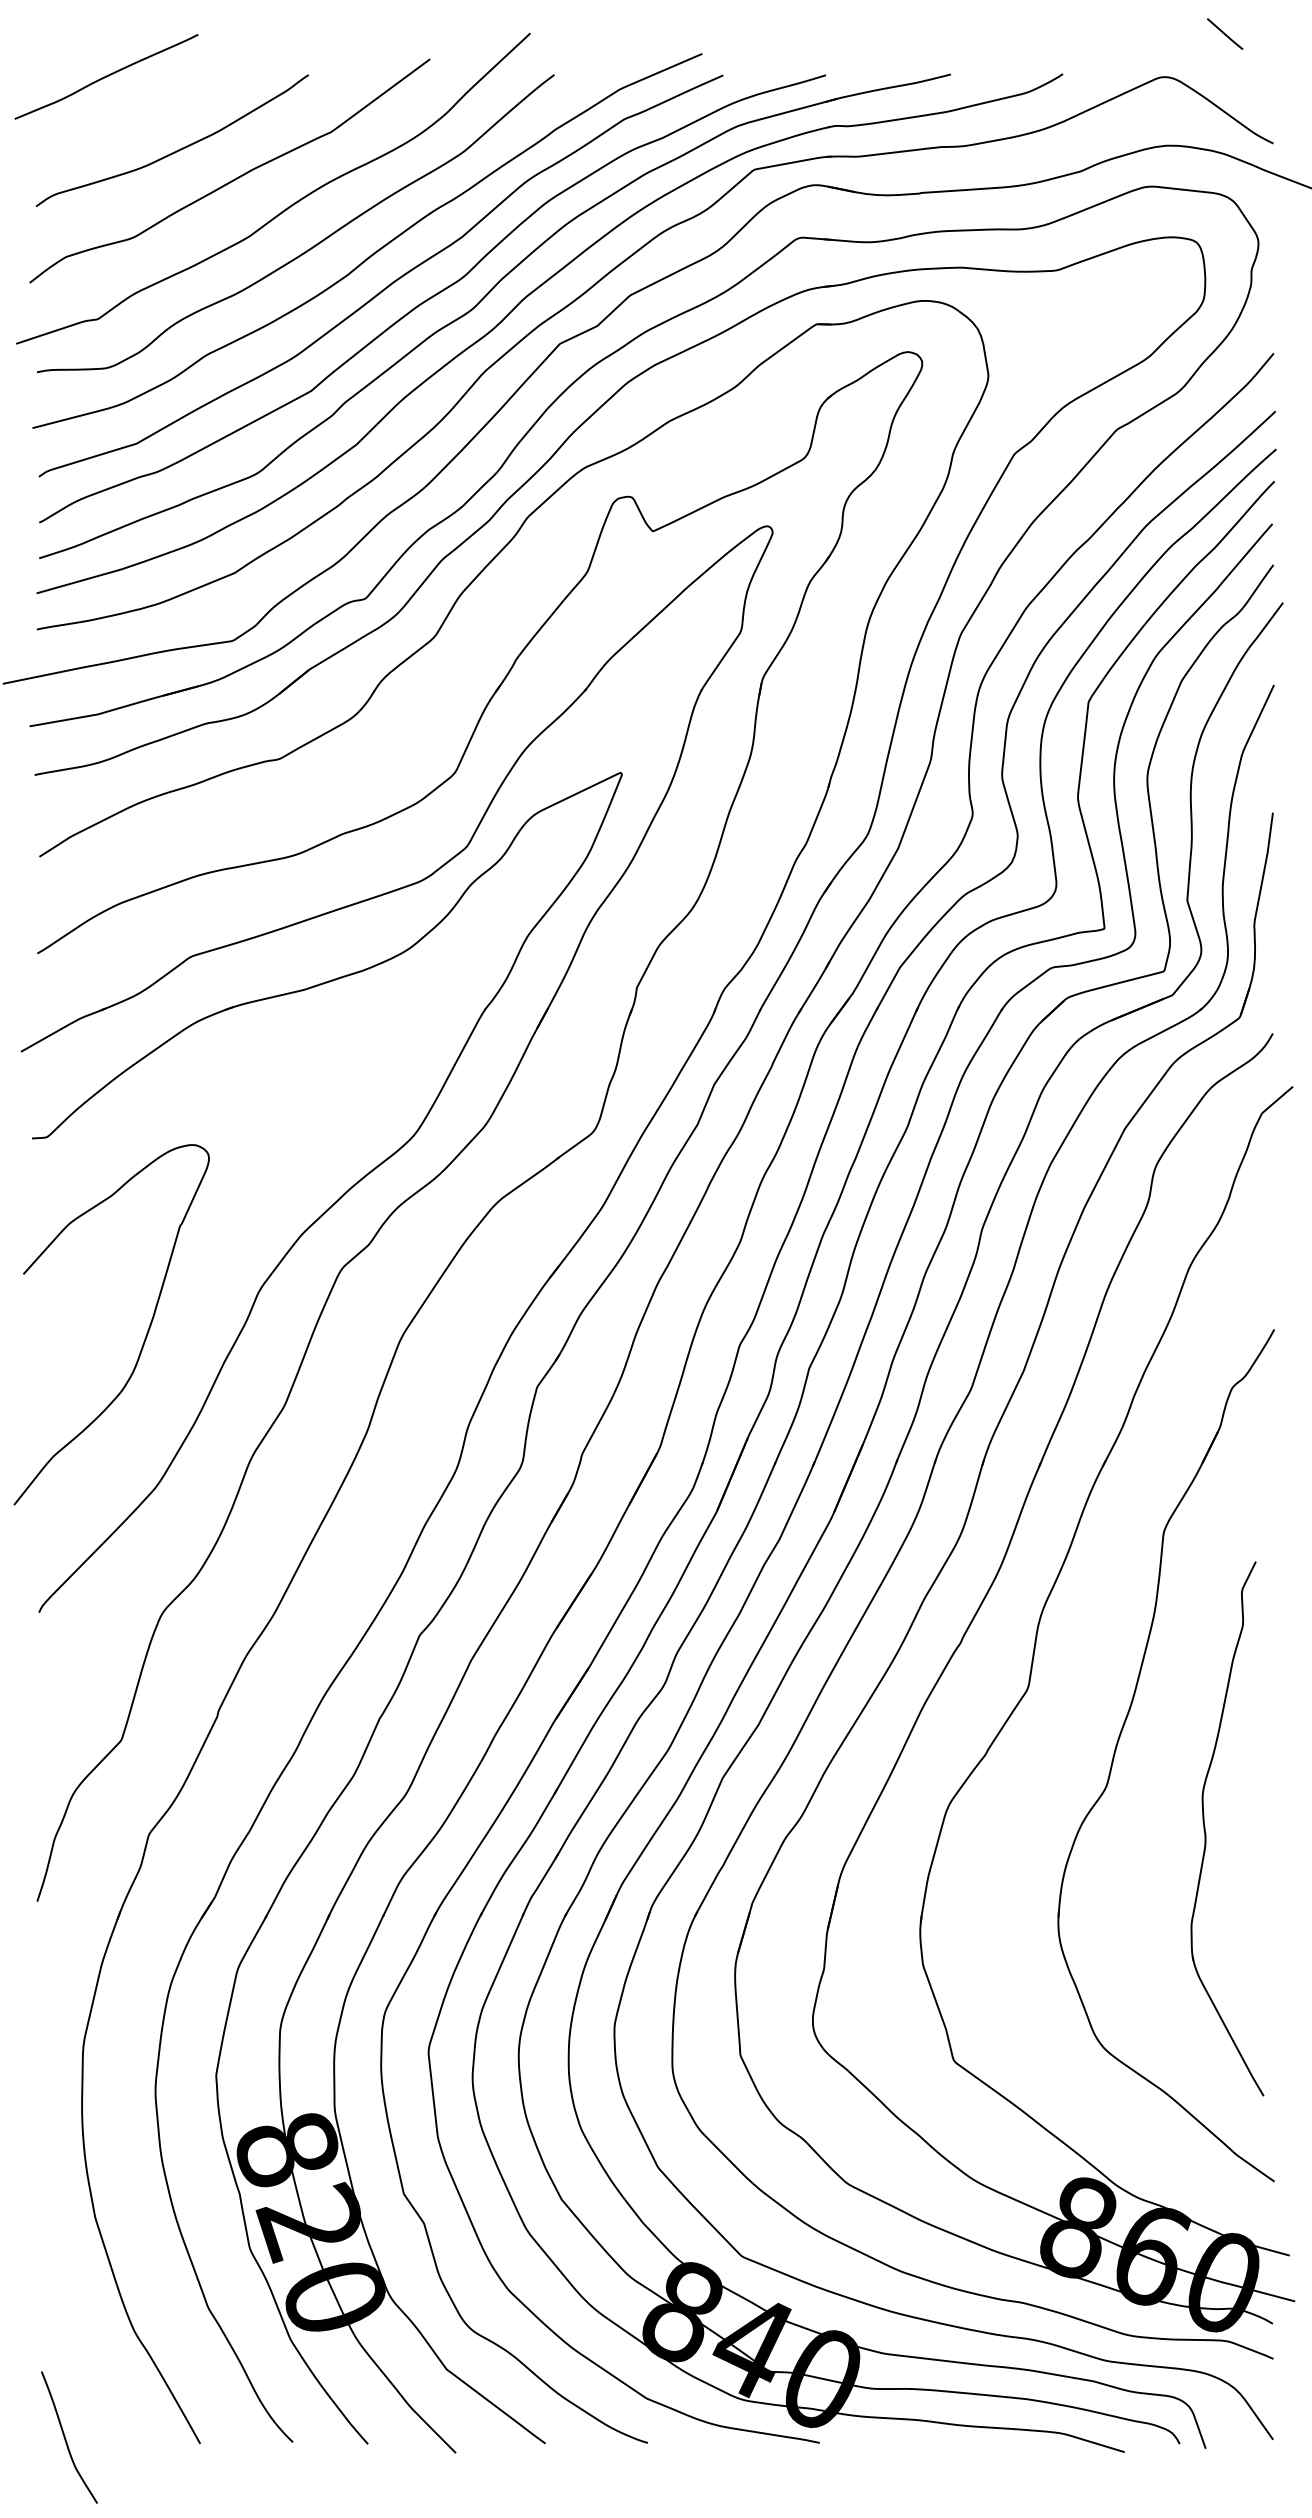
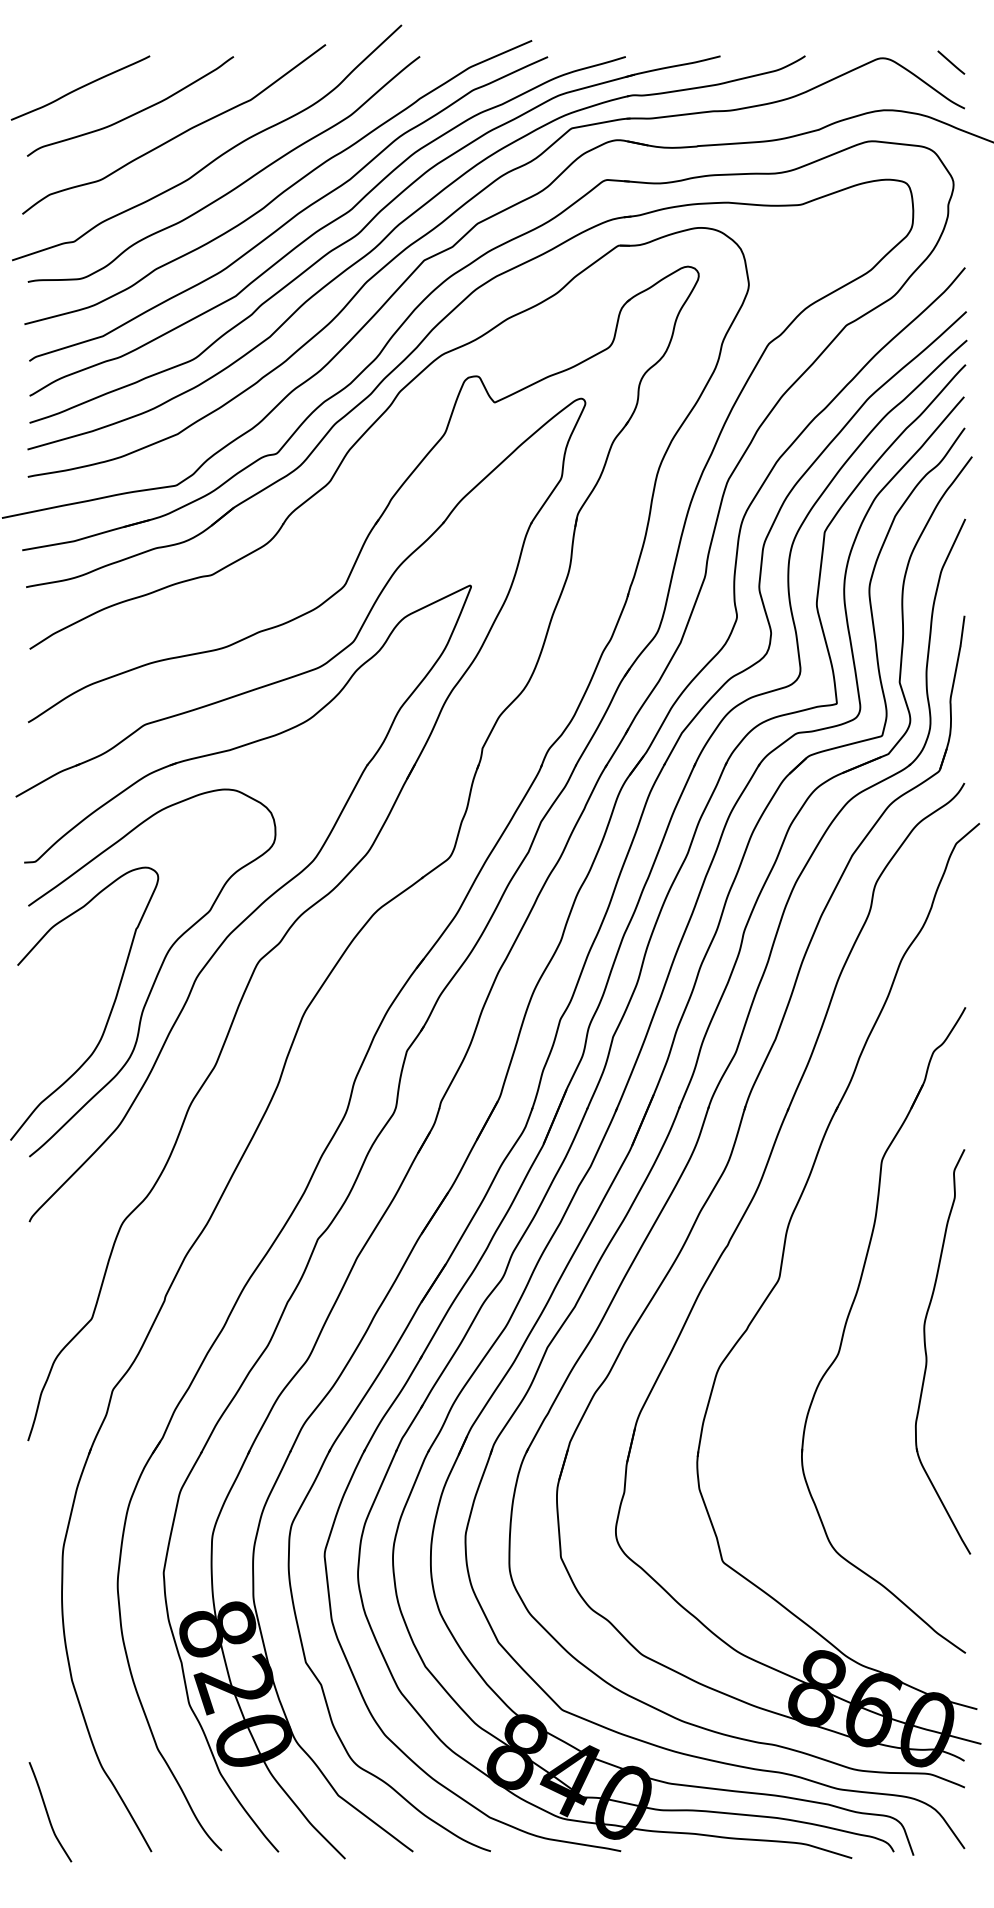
line: (1225, 33) -> (951, 62), moved
curve: (106, 76) -> (80, 87), moved
curve: (206, 1286) -> (156, 974), added
part: (1206, 1833) -> (927, 1355), moved
curve: (66, 2439) -> (48, 1813), moved

